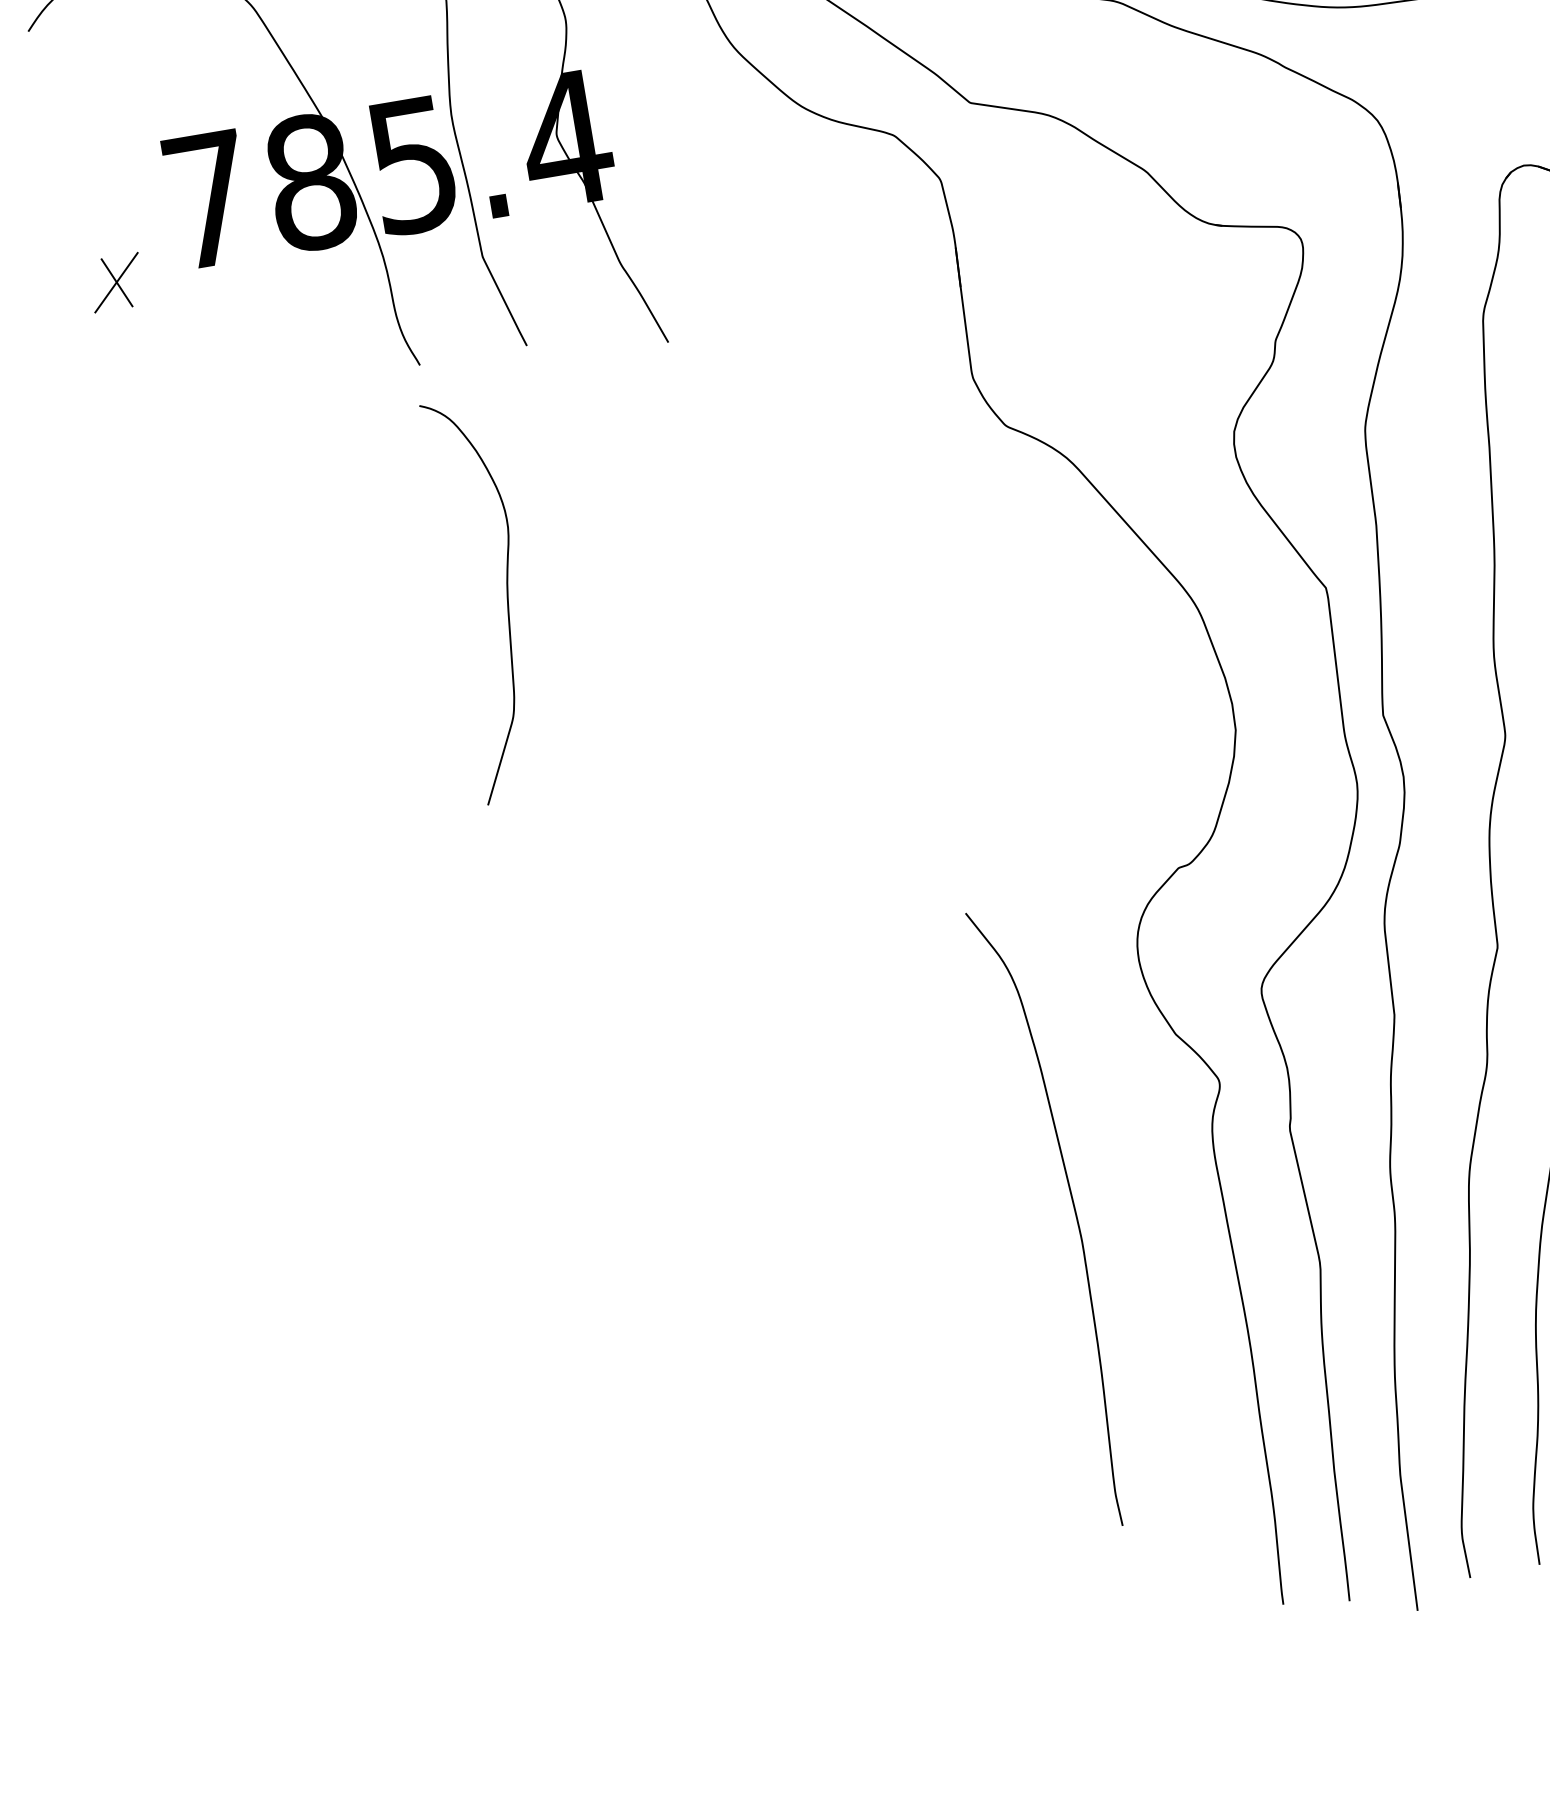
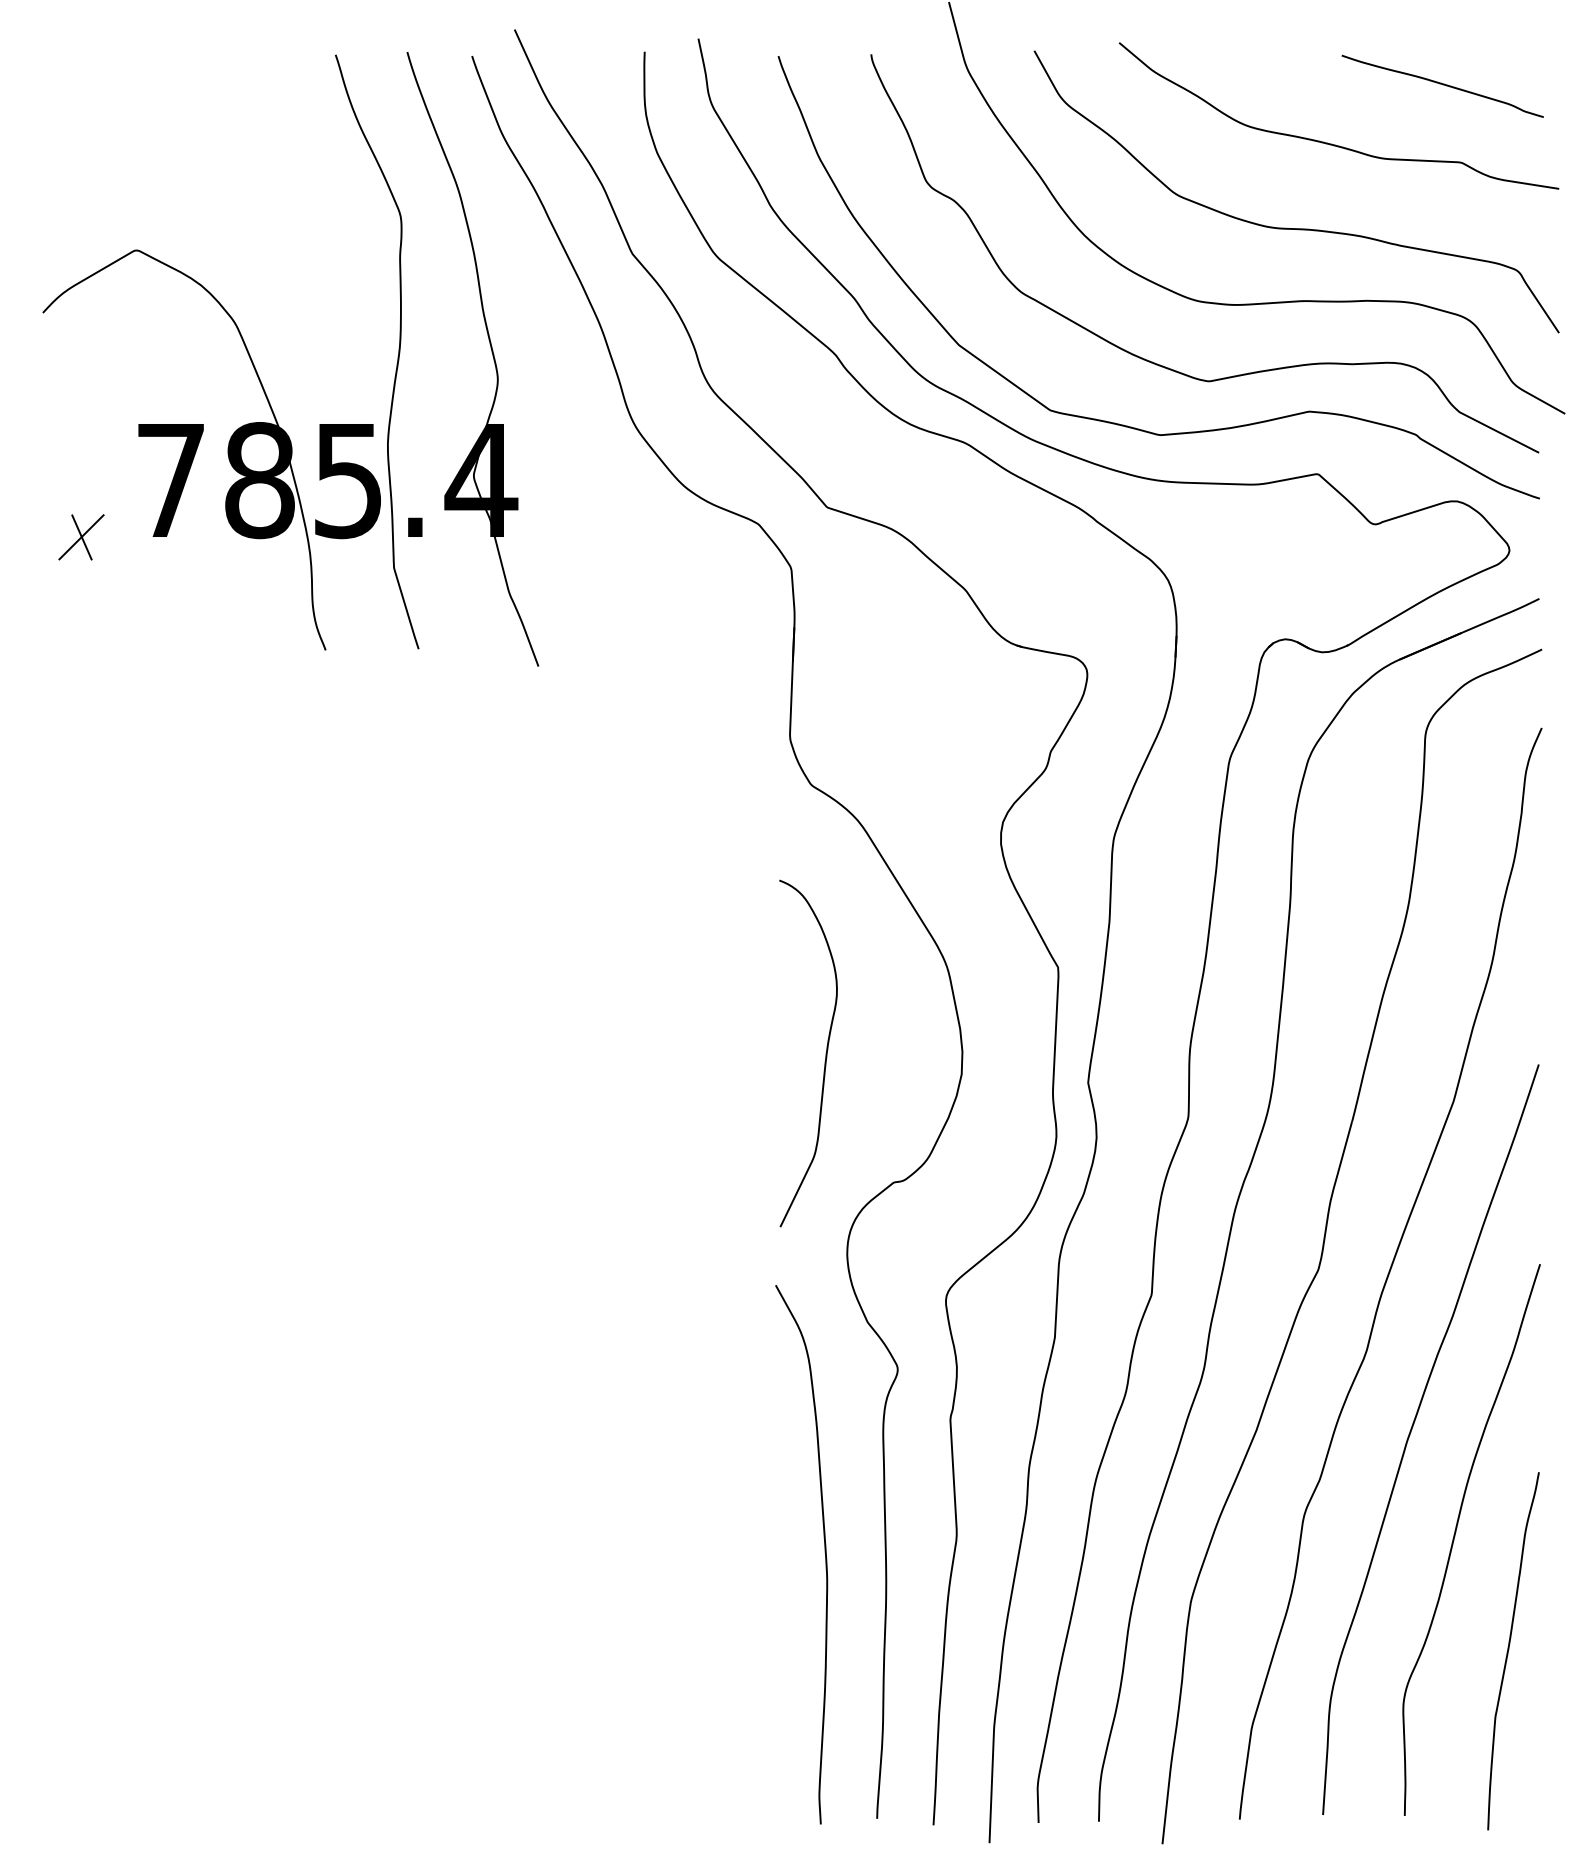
curve: (506, 596) -> (825, 1053), moved
curve: (1073, 1211) -> (824, 1552), moved

